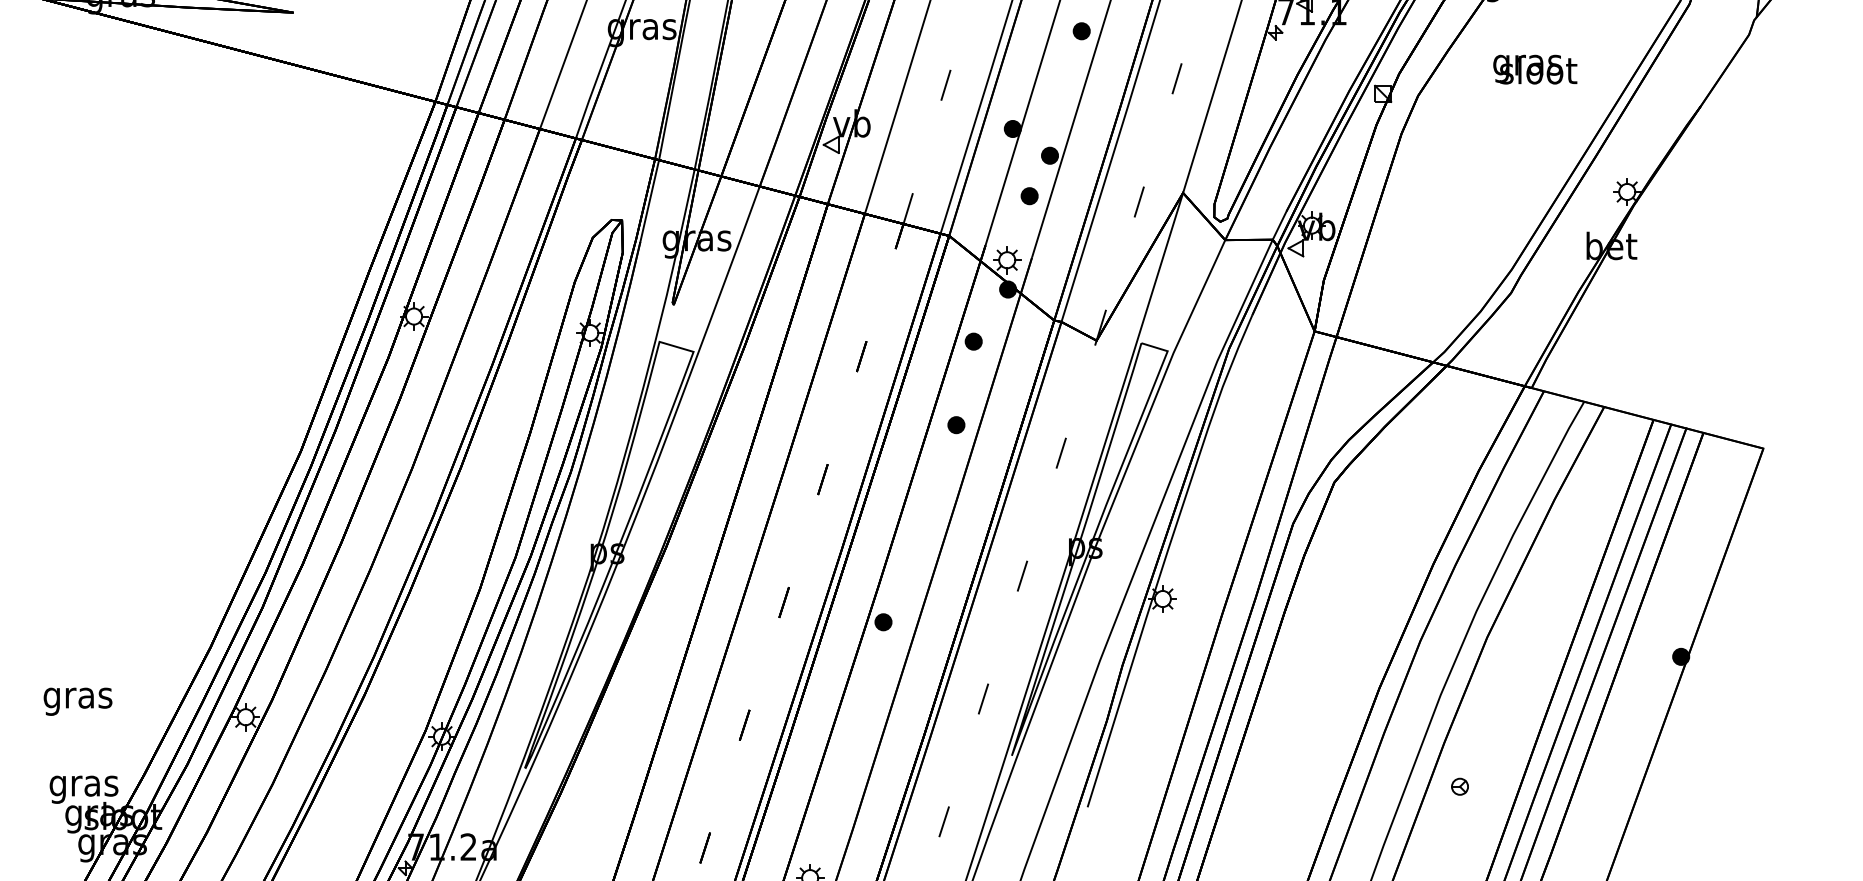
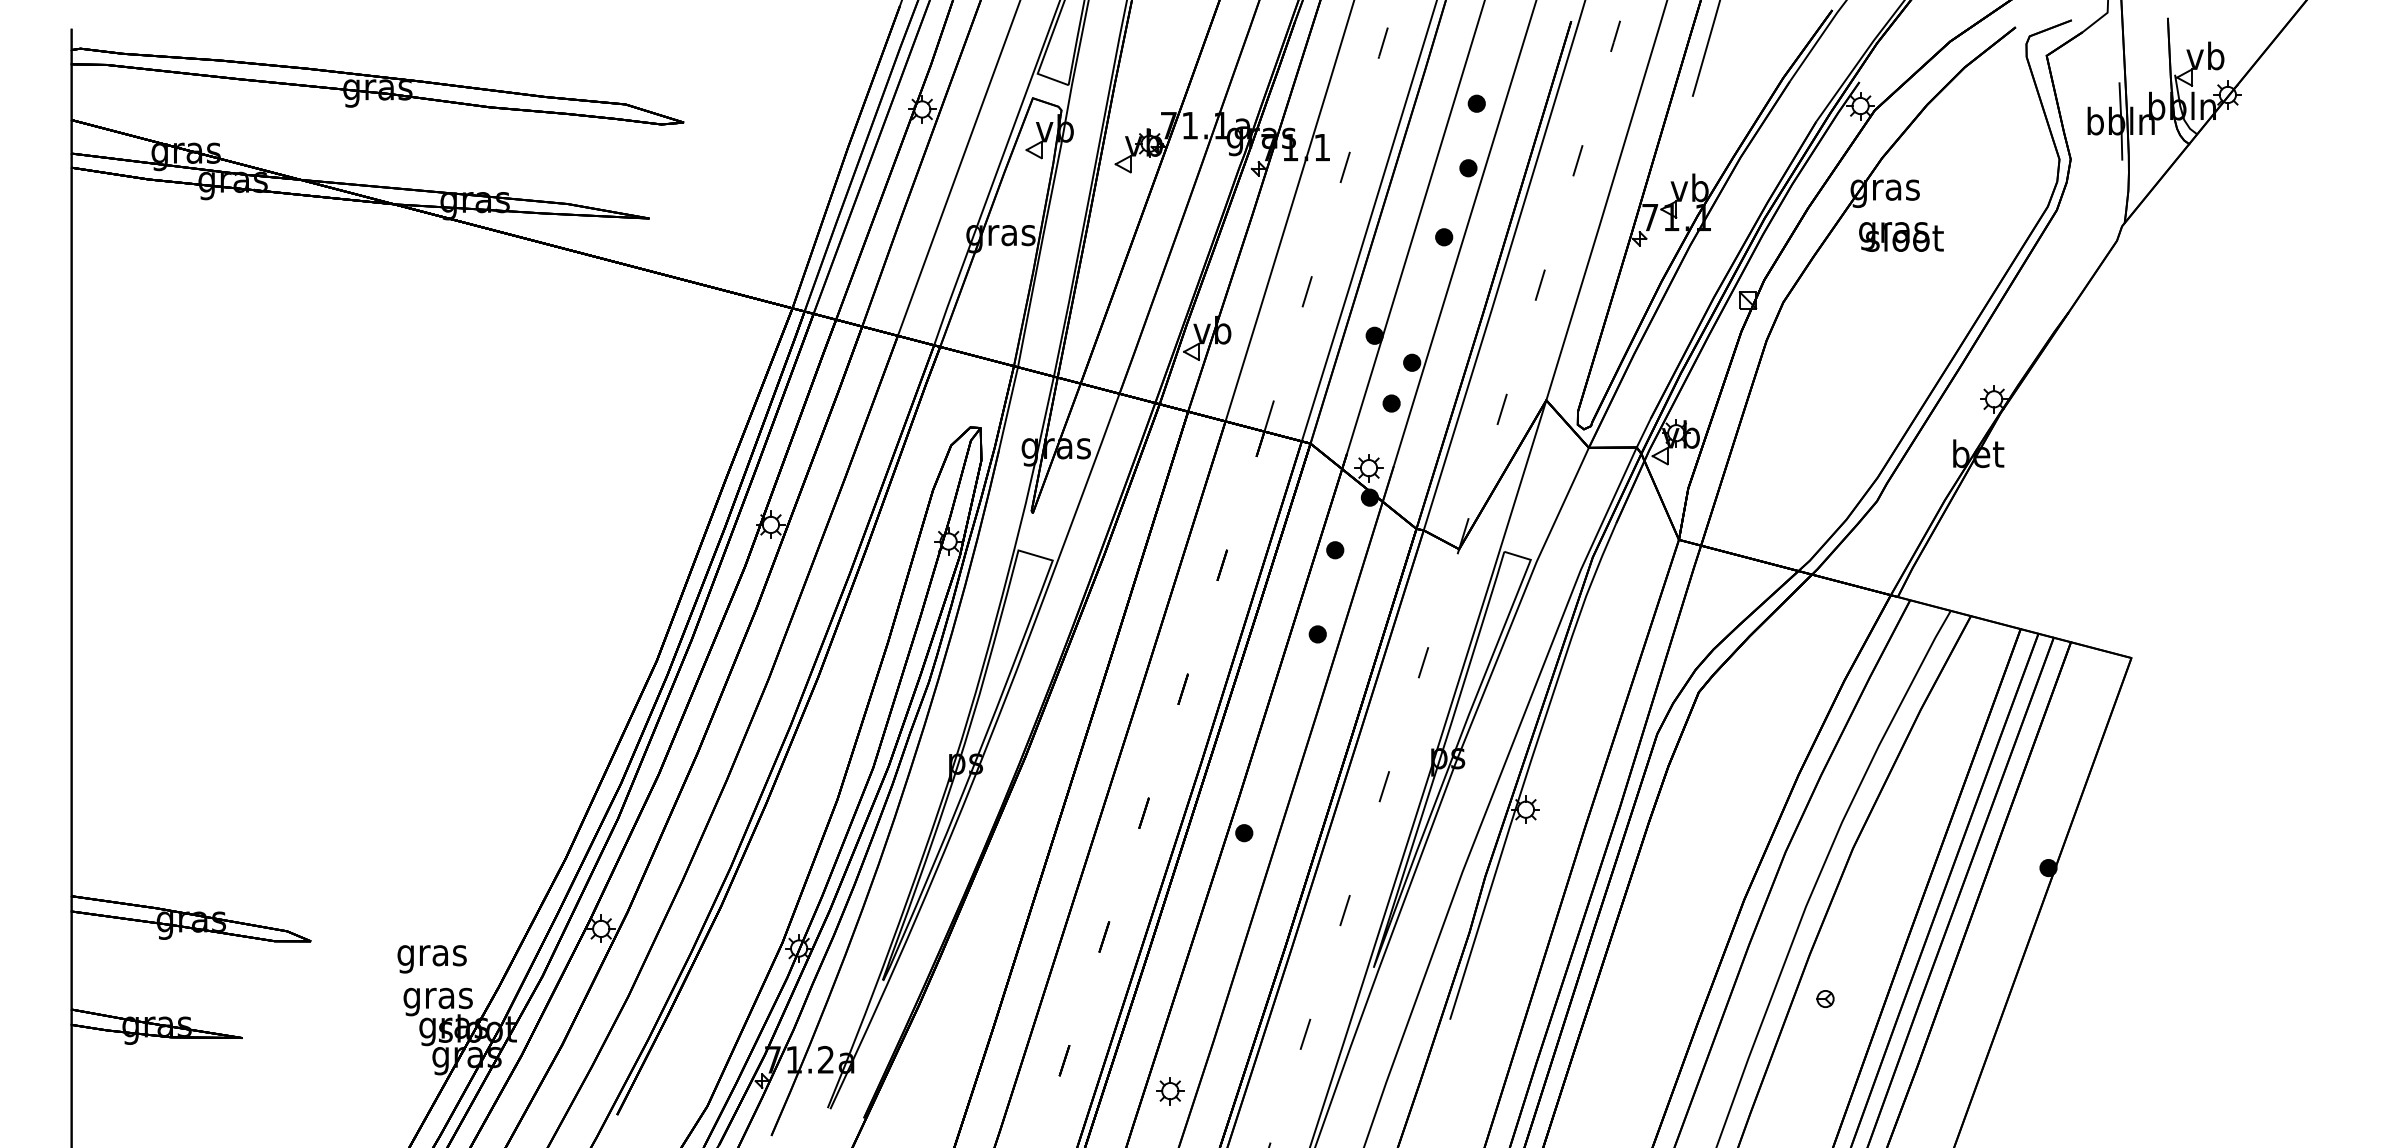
text: (1535, 69) -> (1901, 236), moved
text: (77, 701) -> (431, 959), moved

